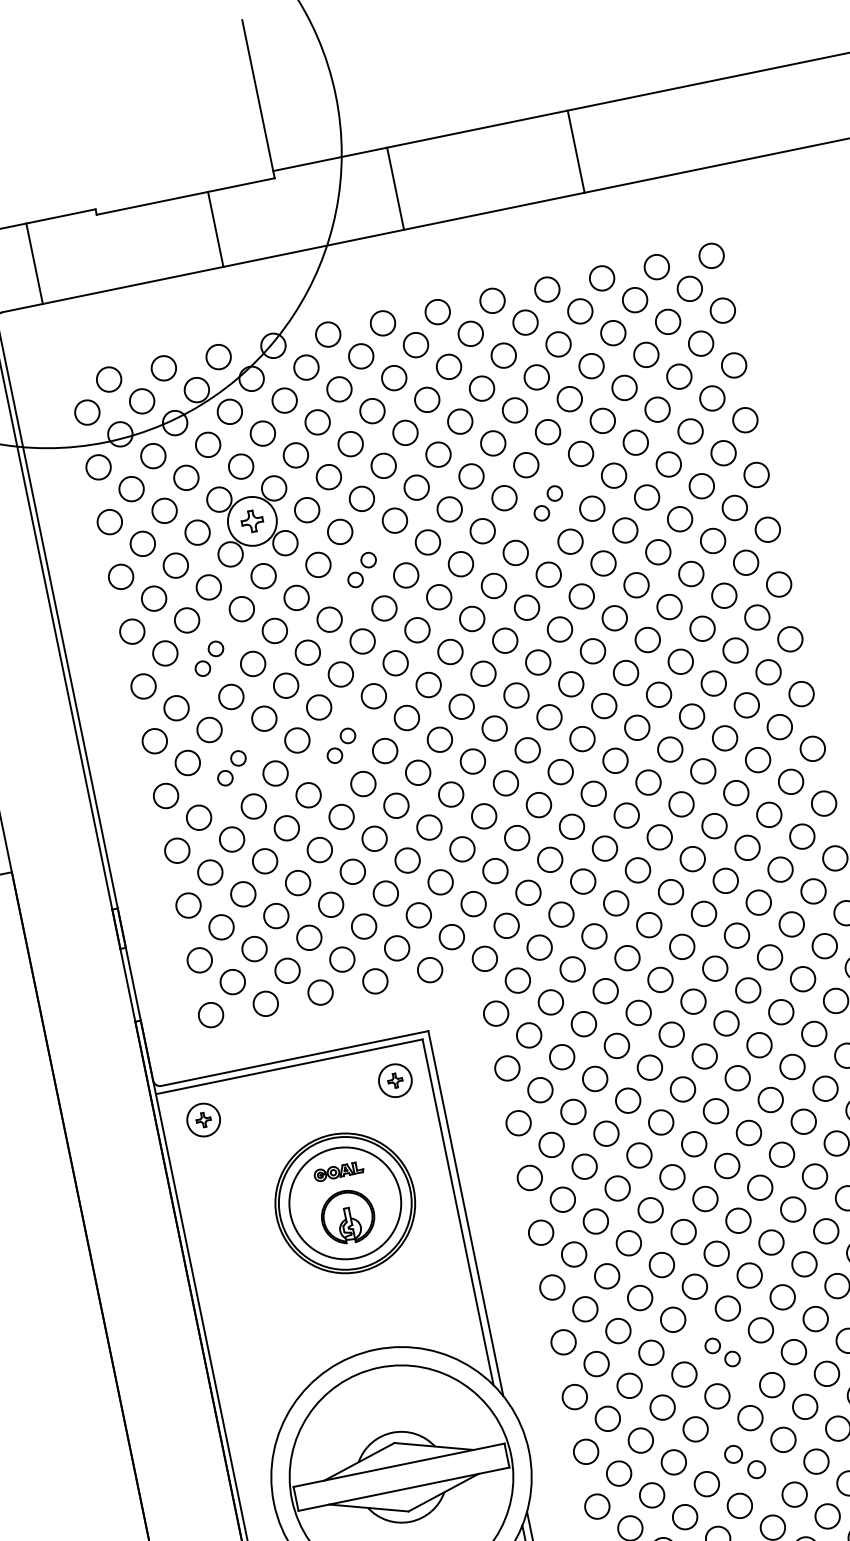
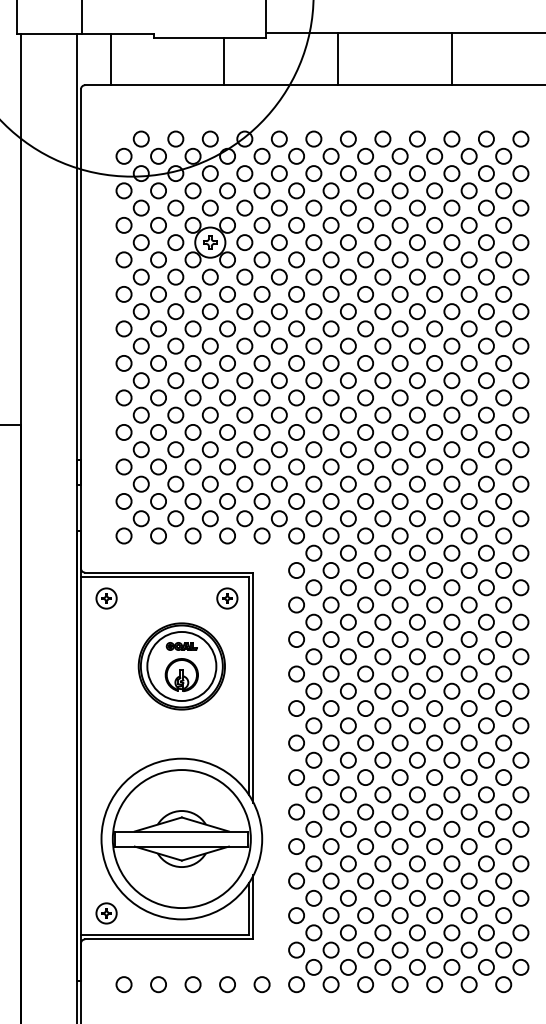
part: (548, 503) -> (391, 268), size x1.67
part: (361, 569) -> (270, 285), size x1.67
part: (209, 658) -> (167, 320), size x1.67
part: (341, 745) -> (236, 389), size x1.67
part: (232, 768) -> (167, 389), size x1.67
part: (722, 1352) -> (391, 803), size x1.67
part: (745, 1462) -> (391, 872), size x1.43

